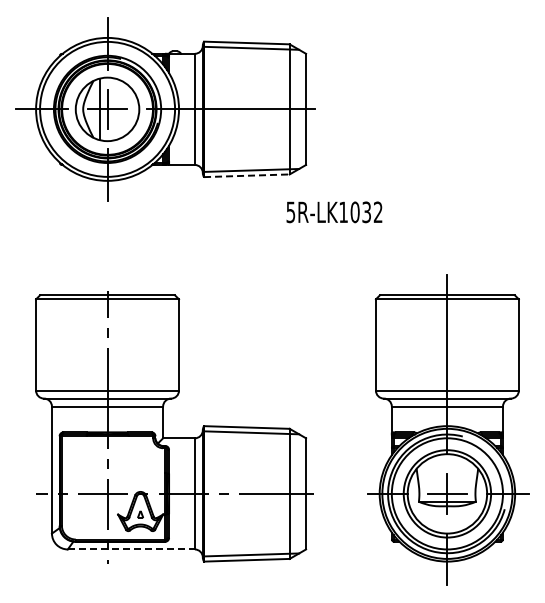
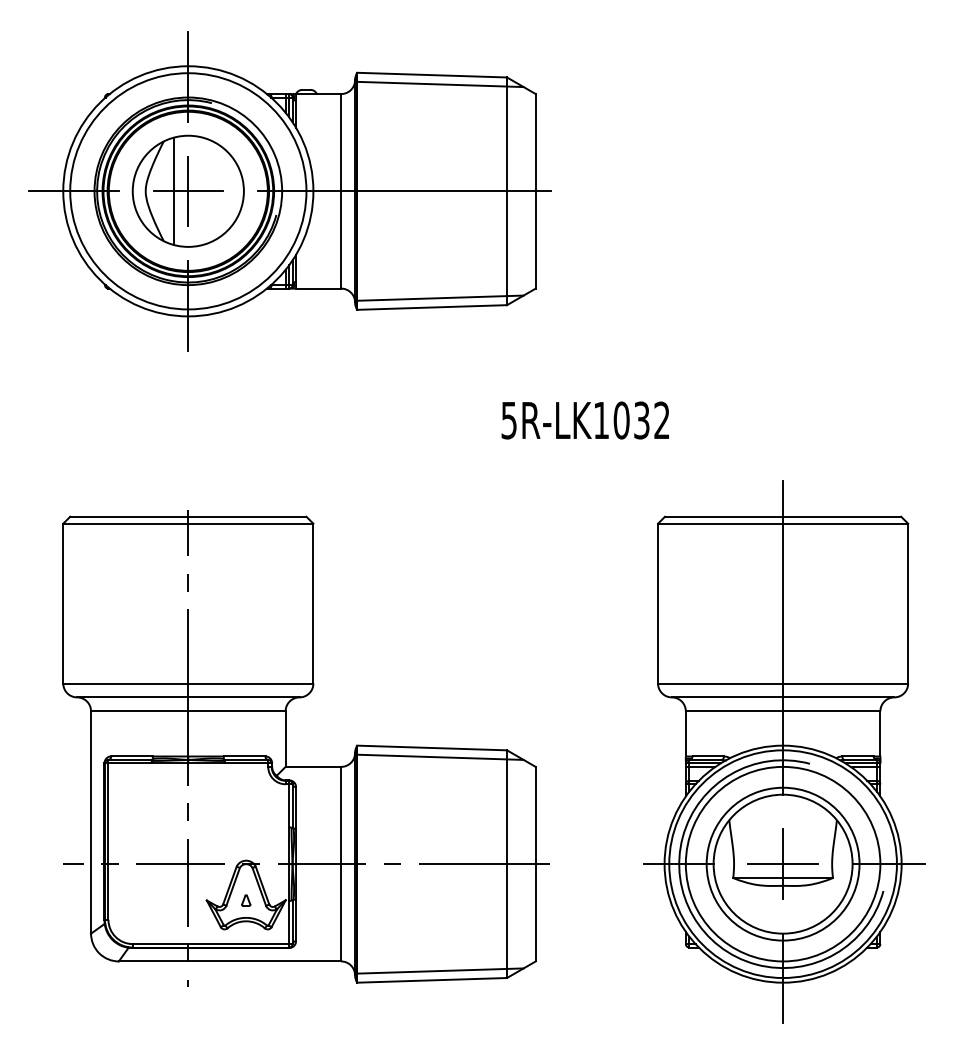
line: (246, 175) -> (431, 307), dashed -> solid
text: (334, 212) -> (585, 420), moved
line: (131, 549) -> (230, 961), dashed -> solid

